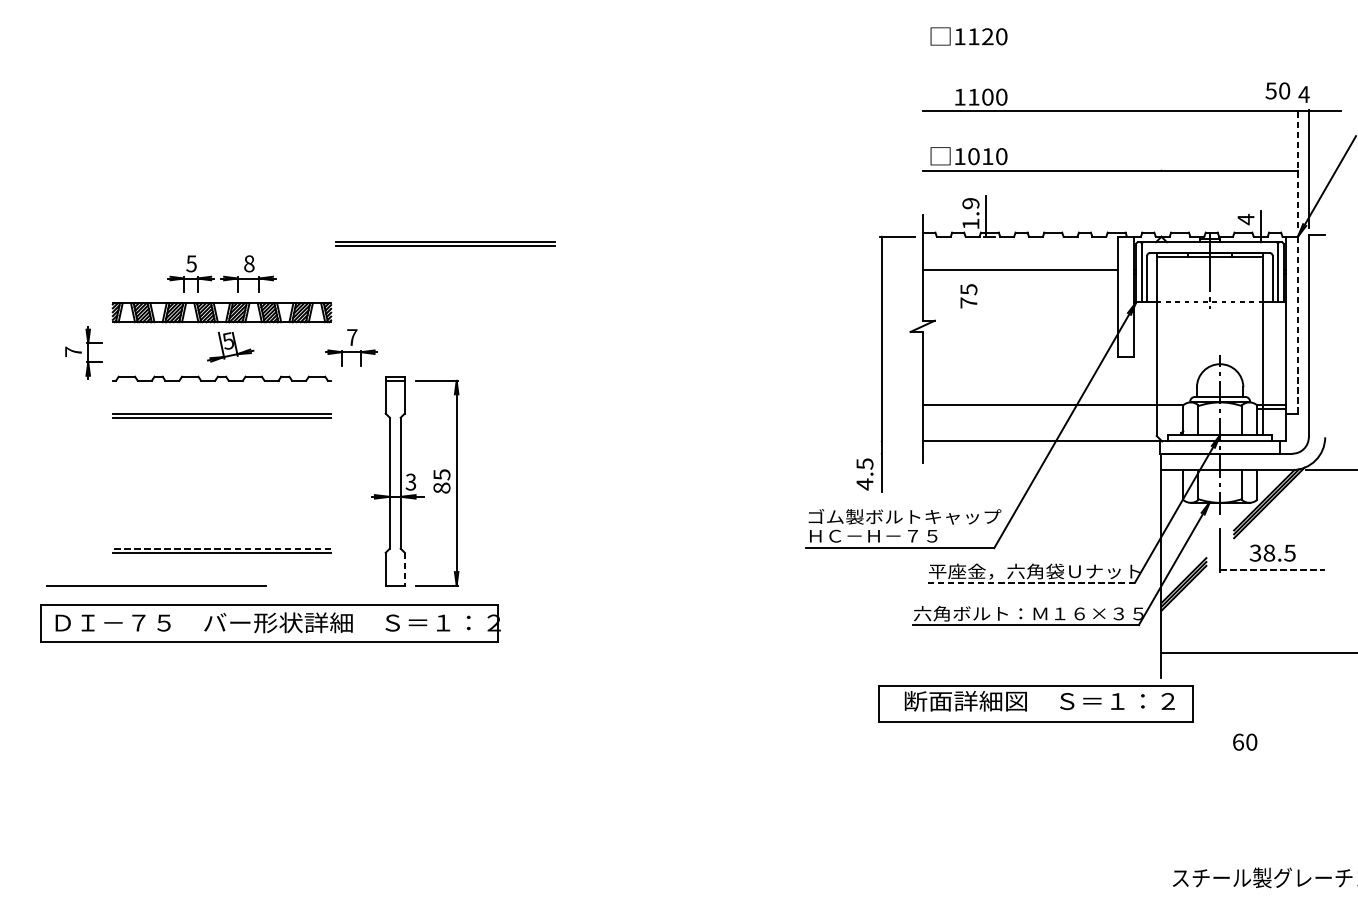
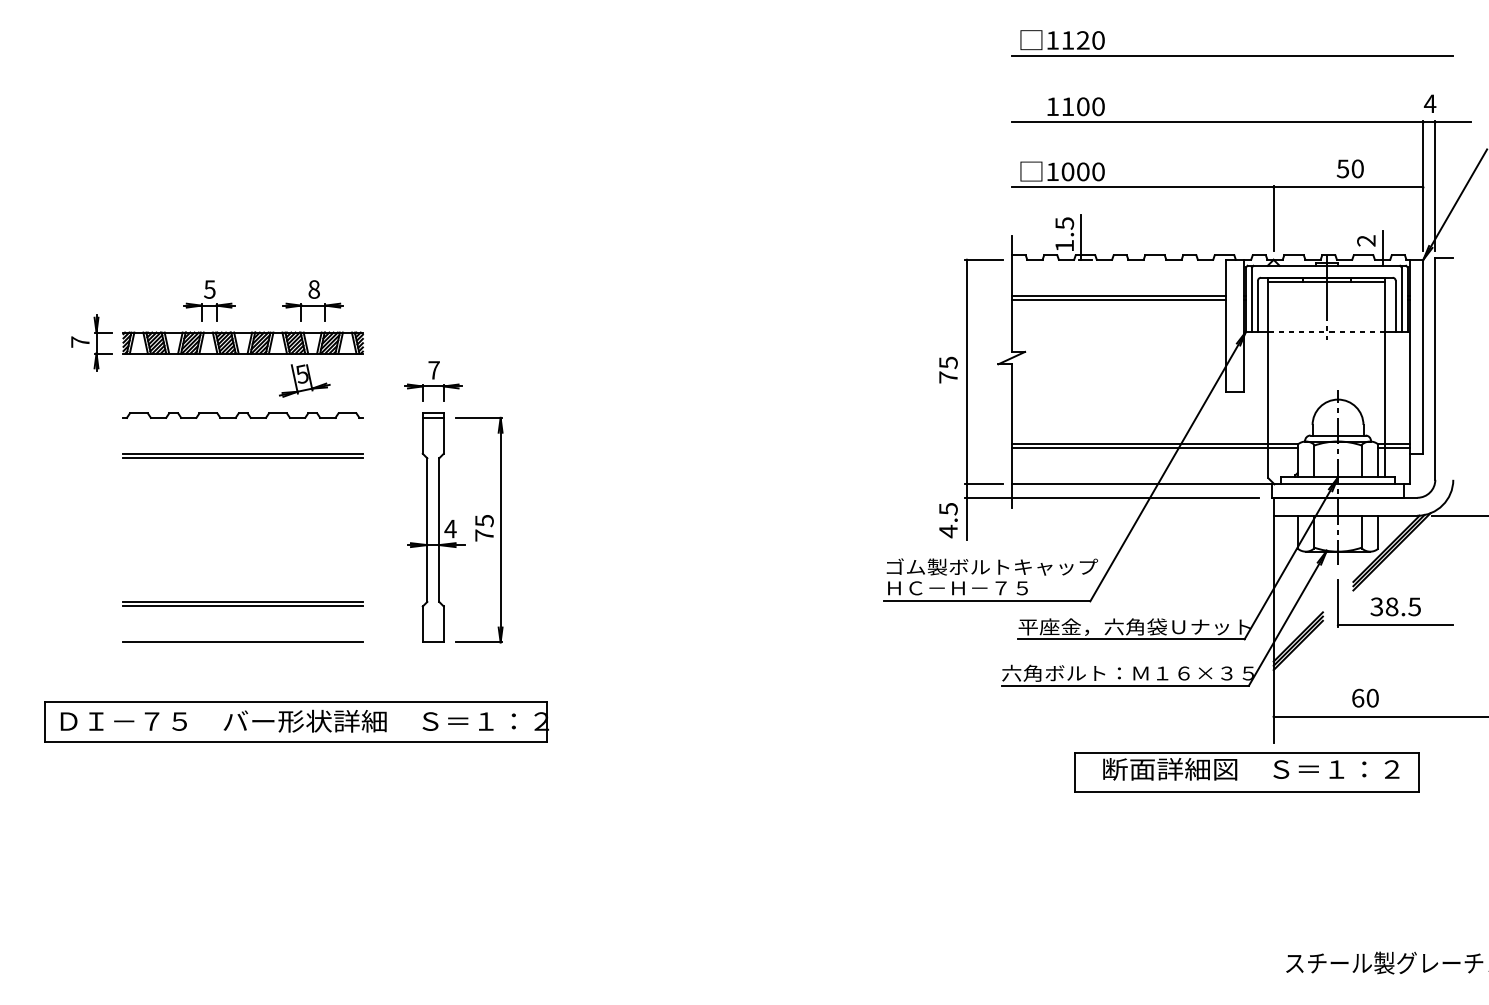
line: (1123, 51) -> (1232, 56), added
text: (1277, 90) -> (1349, 168), moved
text: (988, 156) -> (1083, 171), 1010 -> 1000
line: (1298, 168) -> (1423, 185), dashed -> solid
line: (1161, 198) -> (1273, 217), added
text: (970, 203) -> (1064, 223), 1.9 -> 1.5
text: (1246, 219) -> (1366, 240), 4 -> 2
part: (444, 243) -> (487, 267), removed
part: (247, 273) -> (312, 300), moved
line: (1019, 273) -> (1118, 300), added
text: (968, 295) -> (948, 369), moved
line: (1298, 325) -> (1423, 357), dashed -> solid
part: (230, 346) -> (304, 380), moved
part: (351, 347) -> (433, 381), moved
part: (83, 352) -> (91, 342), moved
line: (1052, 408) -> (1154, 448), added
line: (896, 441) -> (983, 484), added
line: (1013, 453) -> (1111, 497), added
text: (410, 481) -> (450, 528), 3 -> 4
text: (441, 488) -> (484, 535), 85 -> 75
line: (222, 548) -> (243, 601), dashed -> solid
line: (404, 569) -> (443, 624), dashed -> solid
line: (1272, 570) -> (1395, 625), dashed -> solid
line: (1031, 582) -> (1131, 639), dashed -> solid
line: (155, 584) -> (242, 641), moved
part: (270, 623) -> (296, 721), moved
part: (1035, 704) -> (1246, 772), moved
text: (1245, 741) -> (1365, 697), moved

